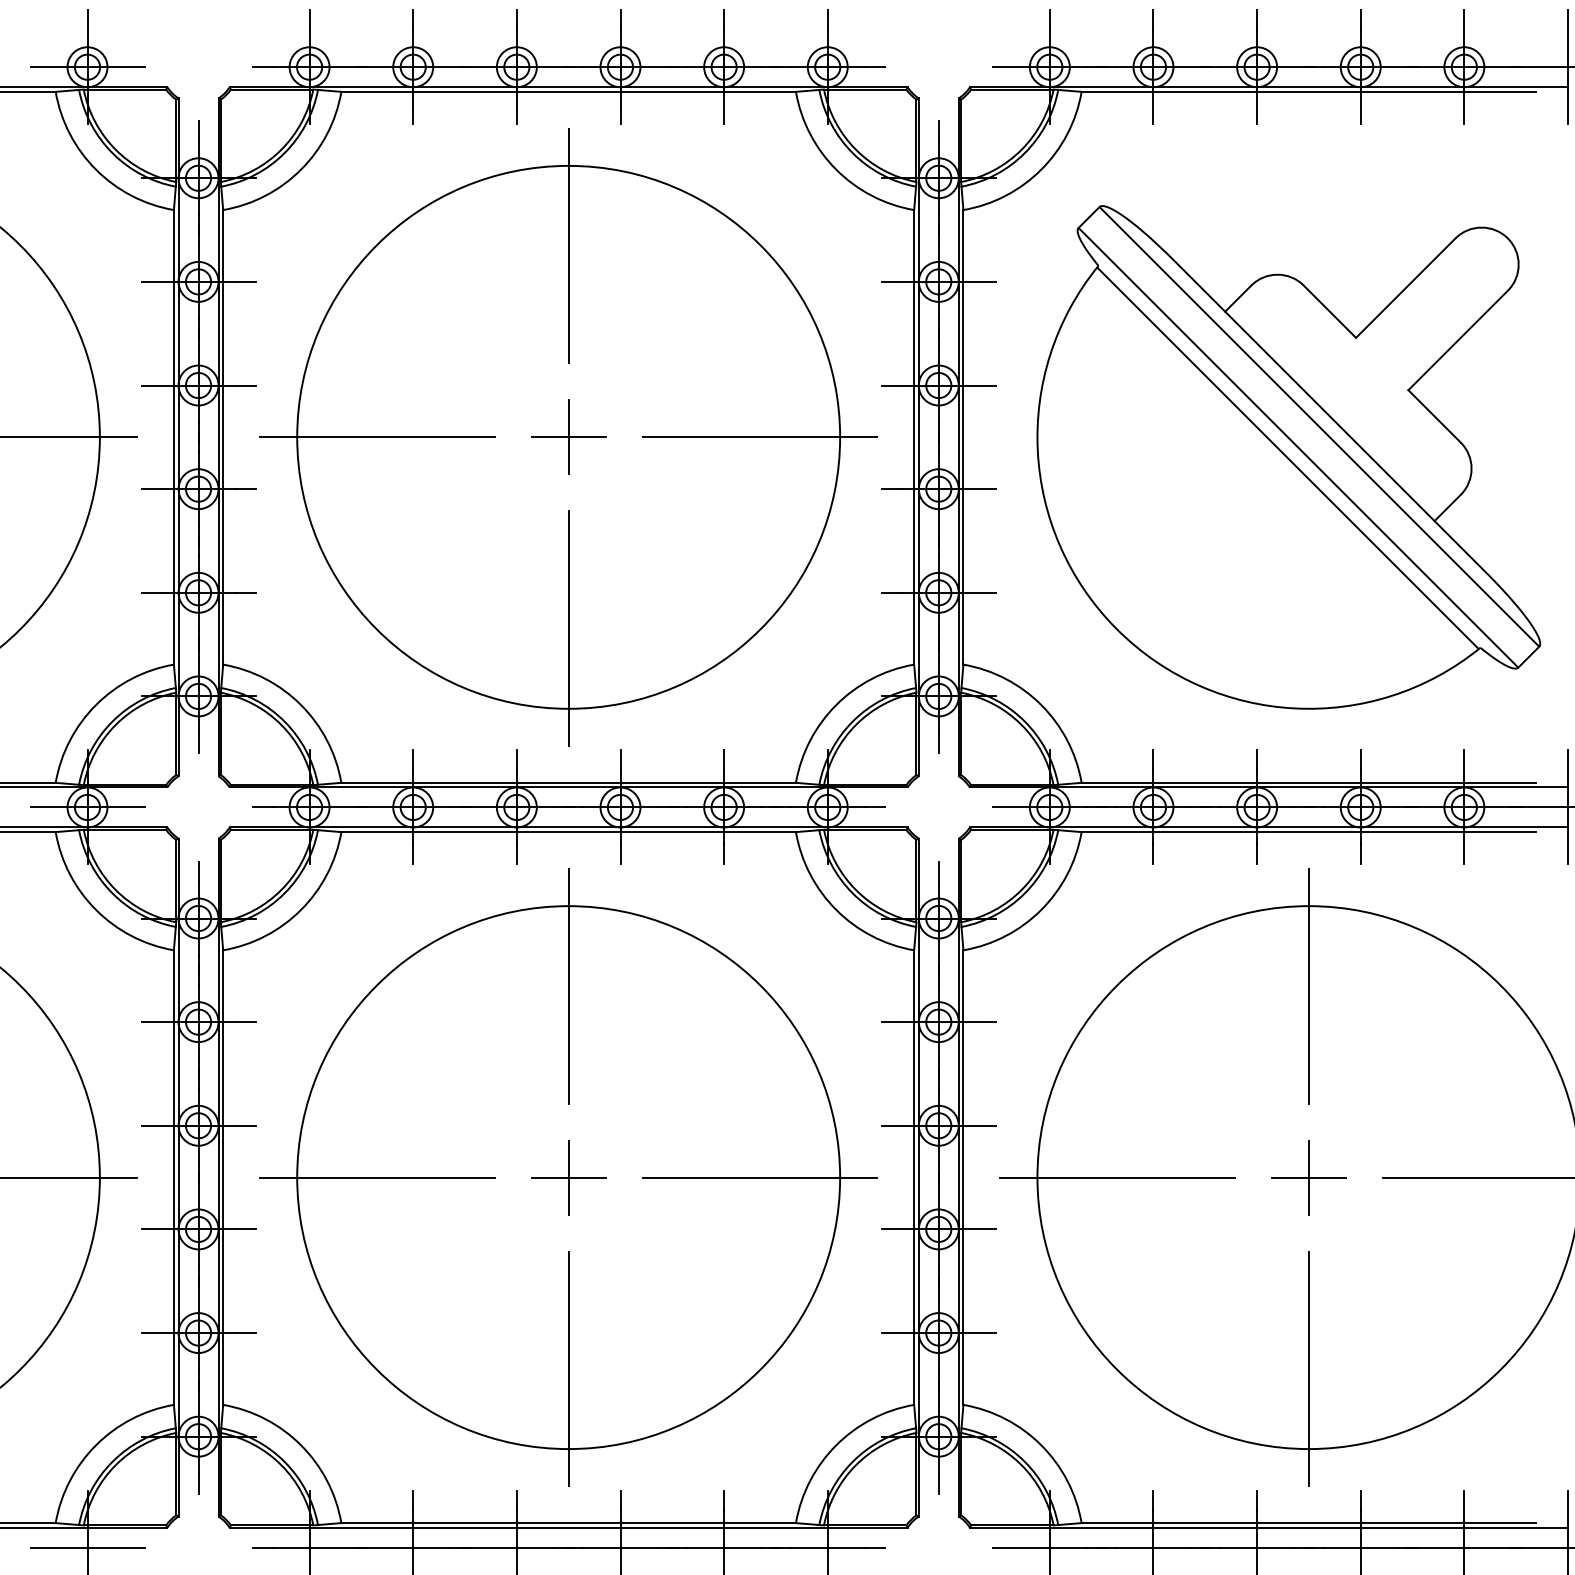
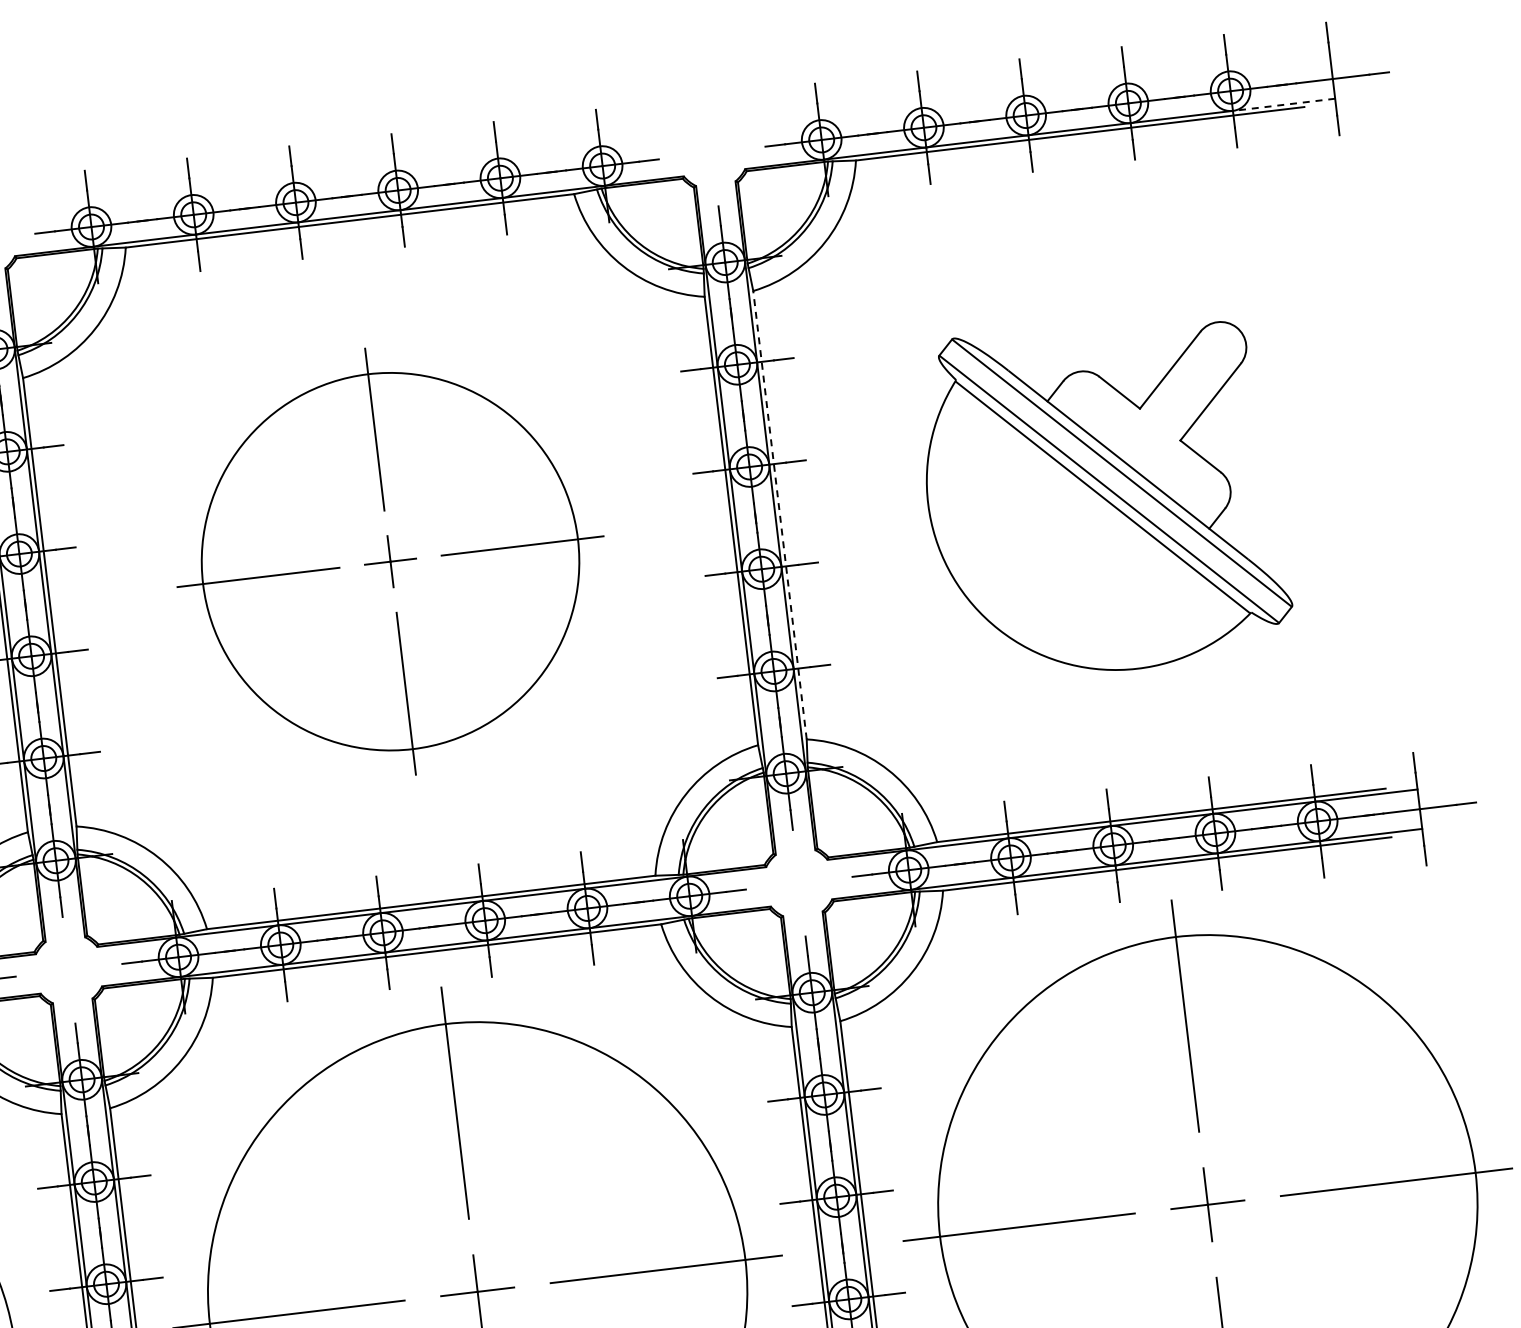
line: (1516, 87) -> (1284, 105), solid -> dashed
line: (963, 436) -> (779, 514), solid -> dashed
part: (568, 437) -> (390, 561), size x0.7
part: (1288, 457) -> (1103, 496), size x0.7

